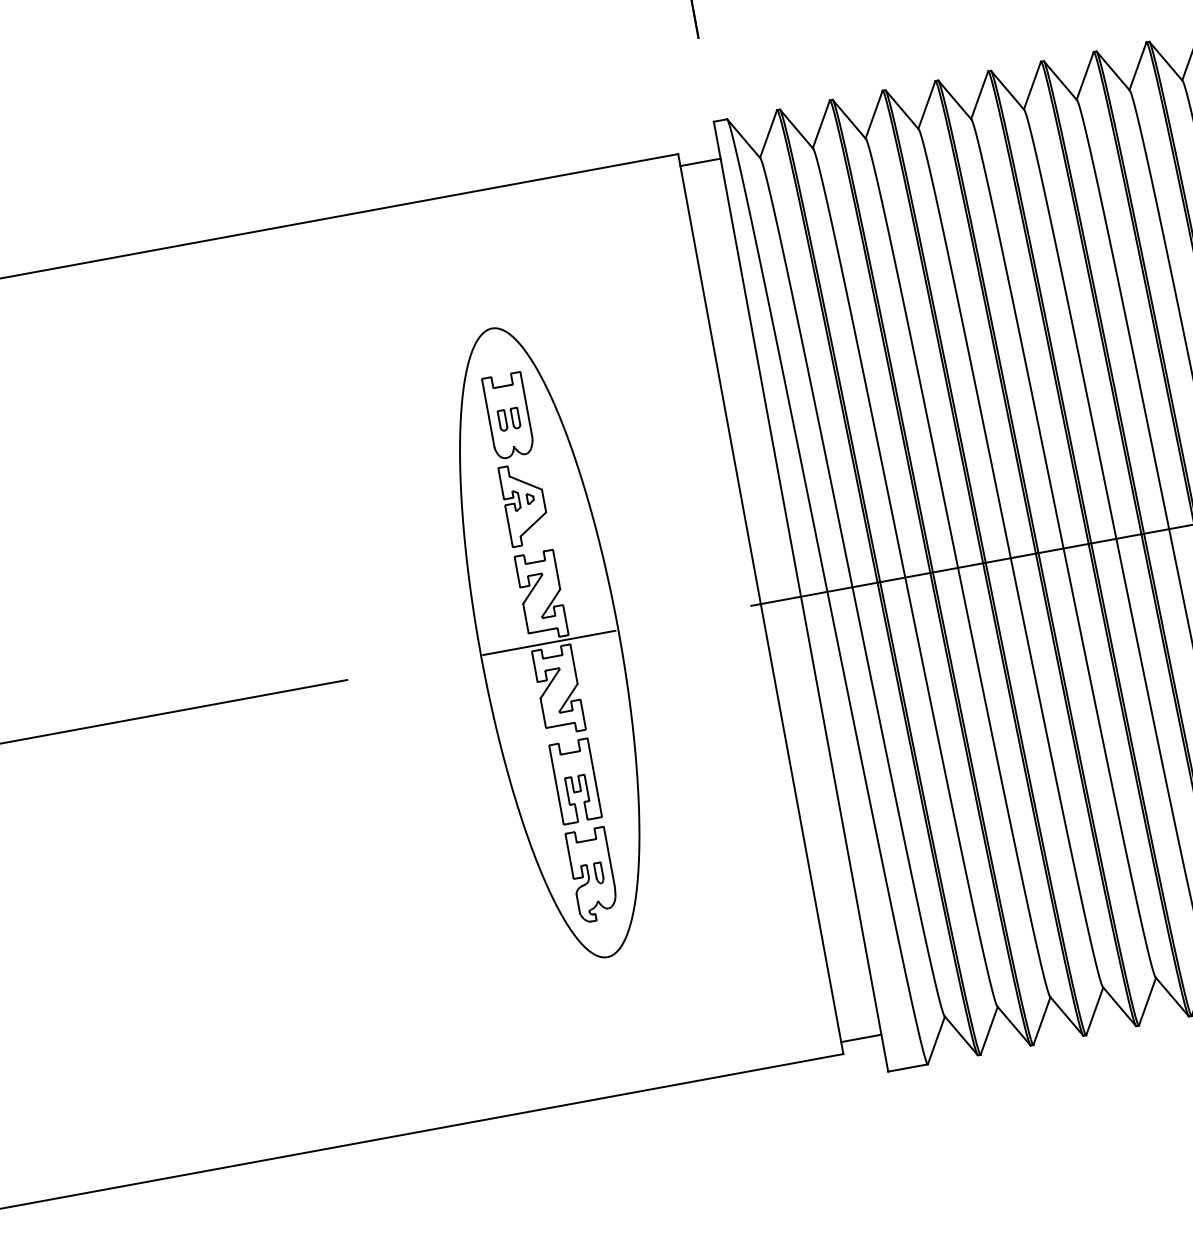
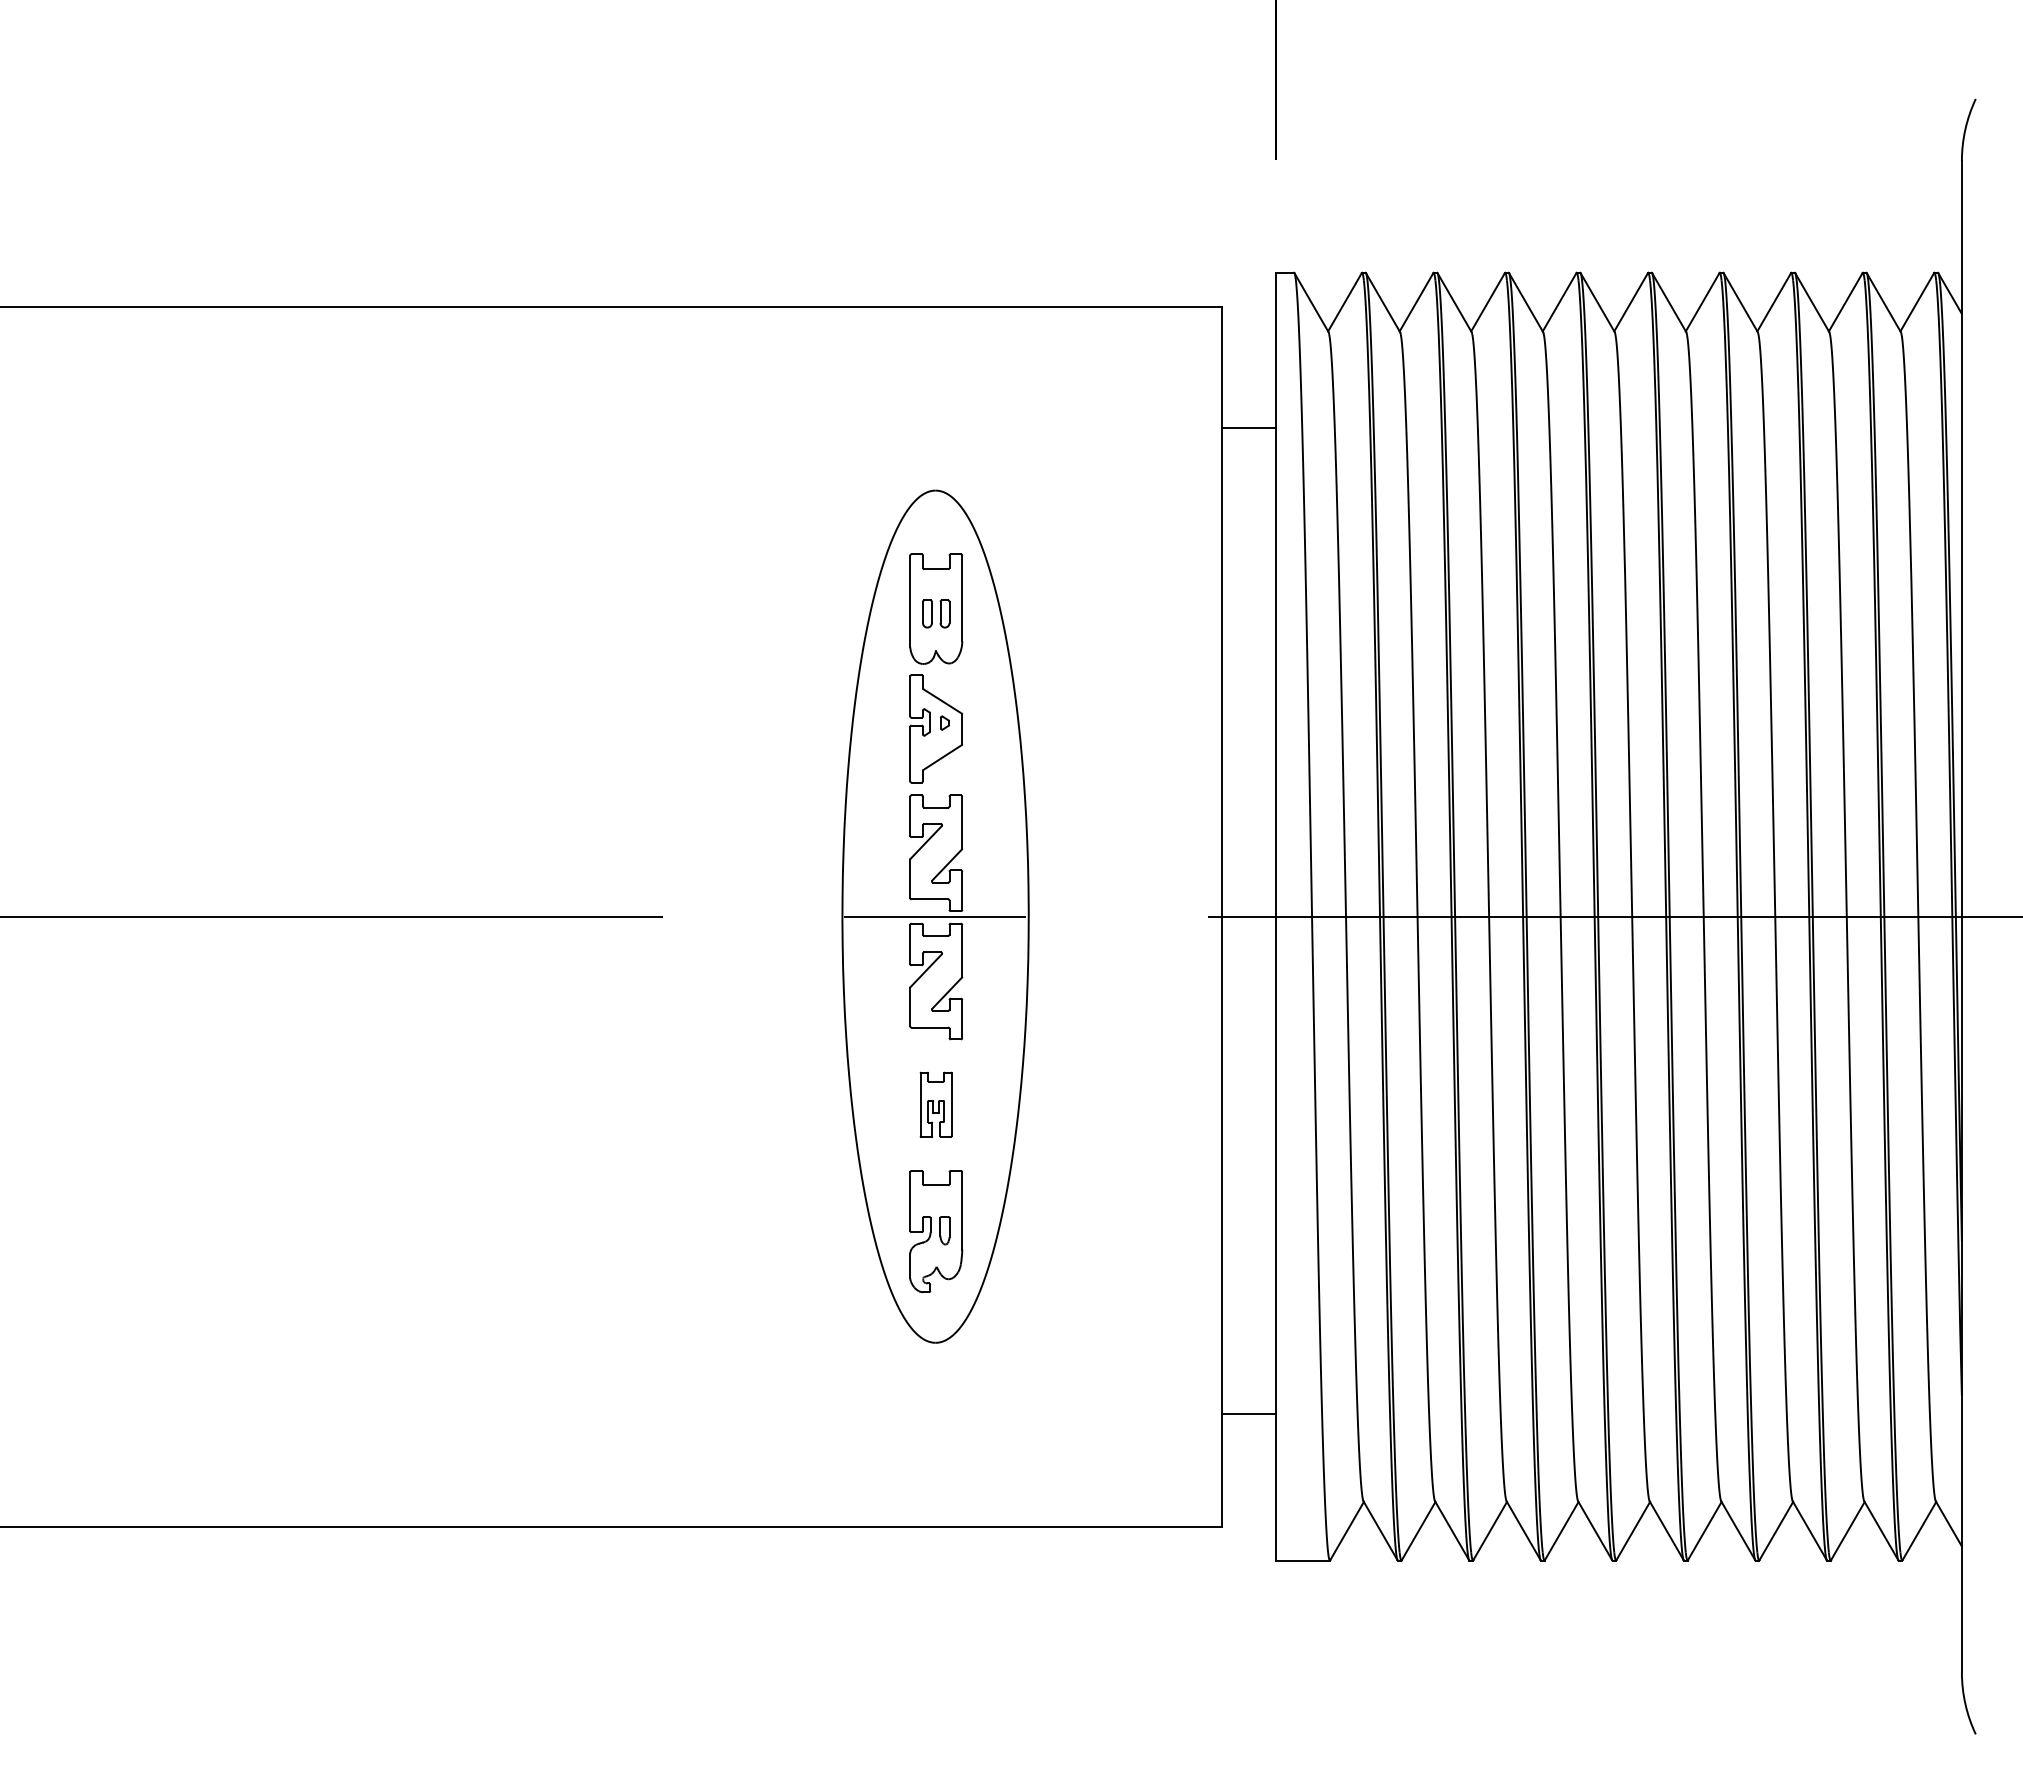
line: (700, 162) -> (1248, 427), moved
part: (575, 781) -> (935, 1104), size x0.6
line: (860, 1038) -> (1248, 1414), moved

